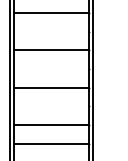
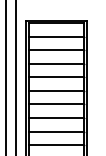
line: (50, 31) -> (55, 50), added
line: (50, 69) -> (55, 77), added
line: (50, 106) -> (55, 104), added

